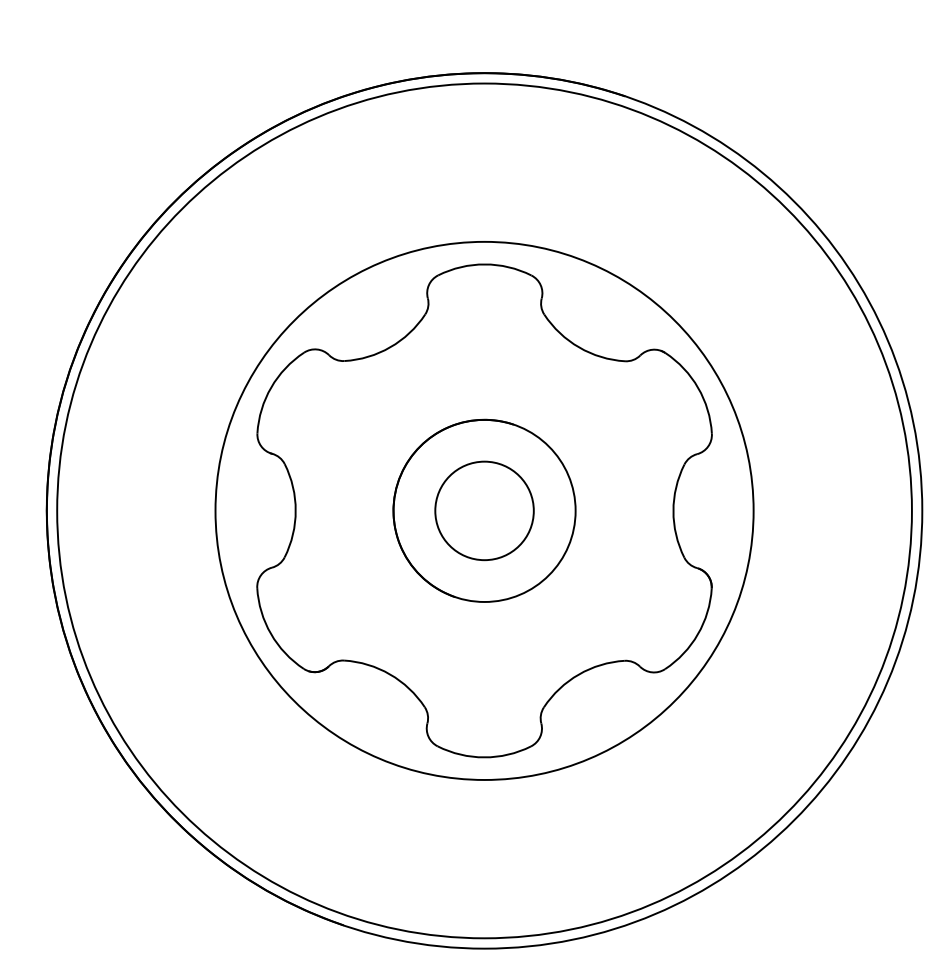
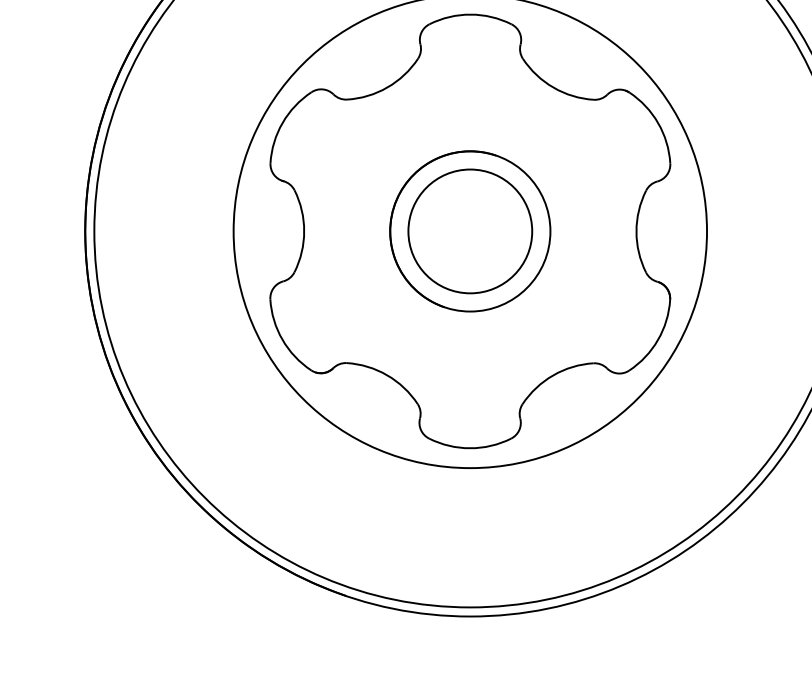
circle: (484, 510) -> (470, 231), size x1.43

